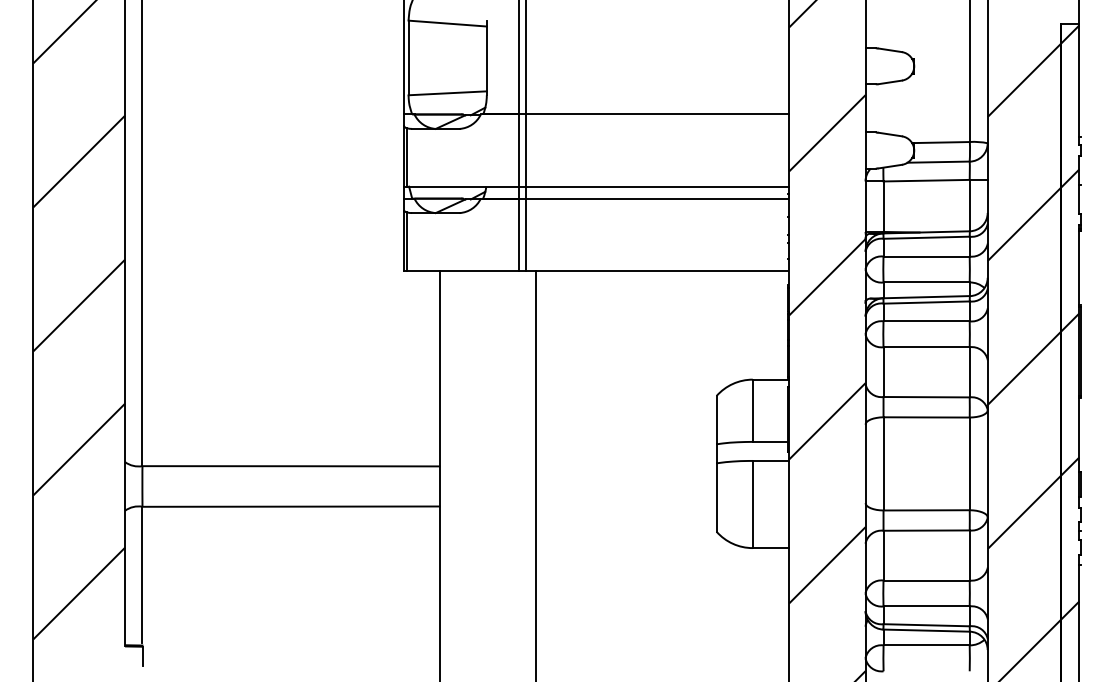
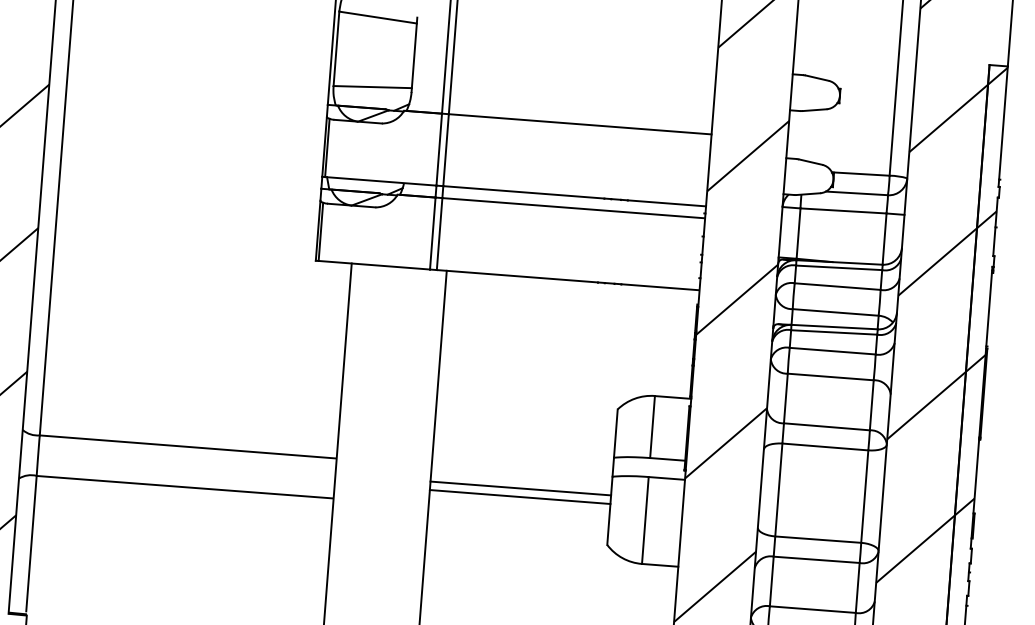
line: (625, 482) -> (520, 488), added
line: (625, 490) -> (519, 496), added

